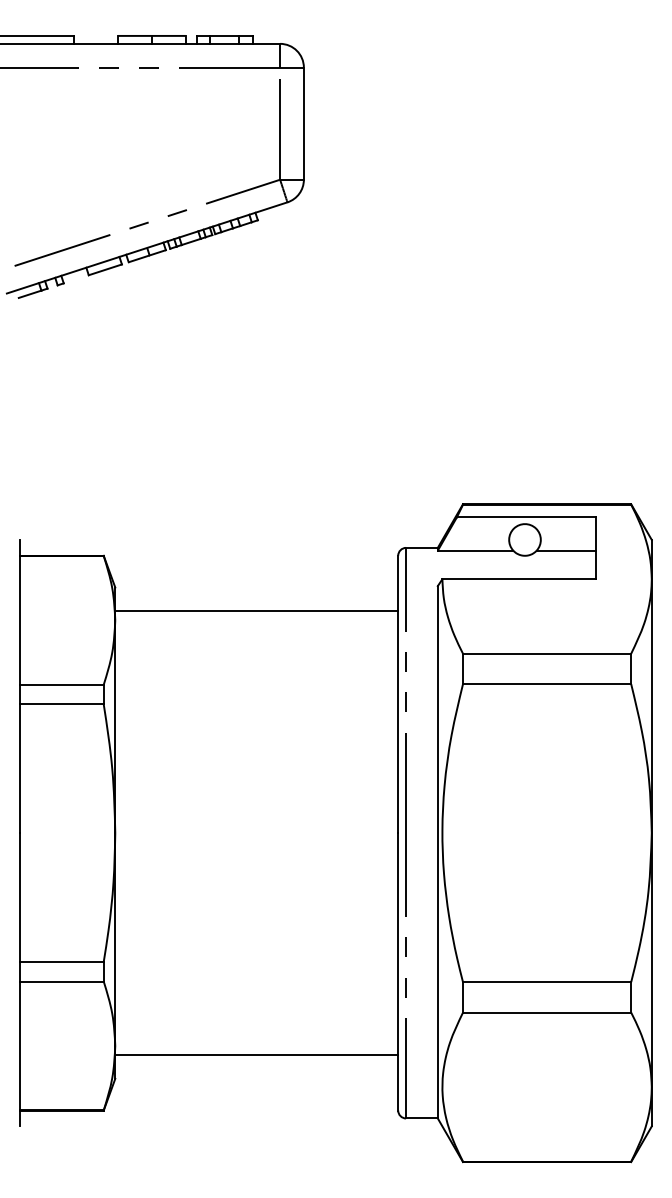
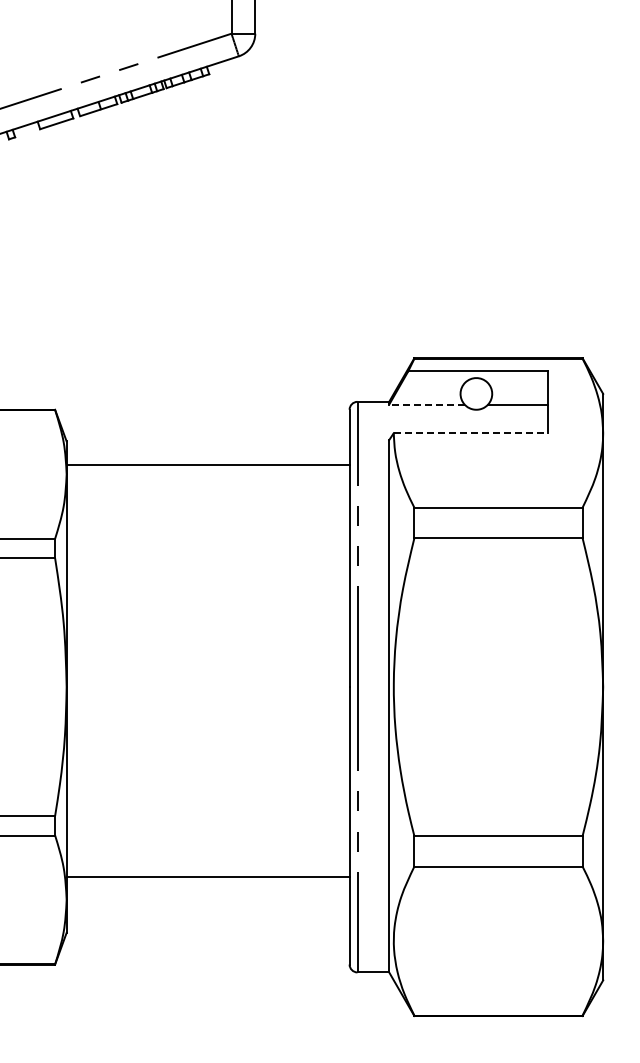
line: (475, 550) -> (426, 404), solid -> dashed
line: (519, 579) -> (470, 433), solid -> dashed
line: (256, 1055) -> (207, 877), moved

